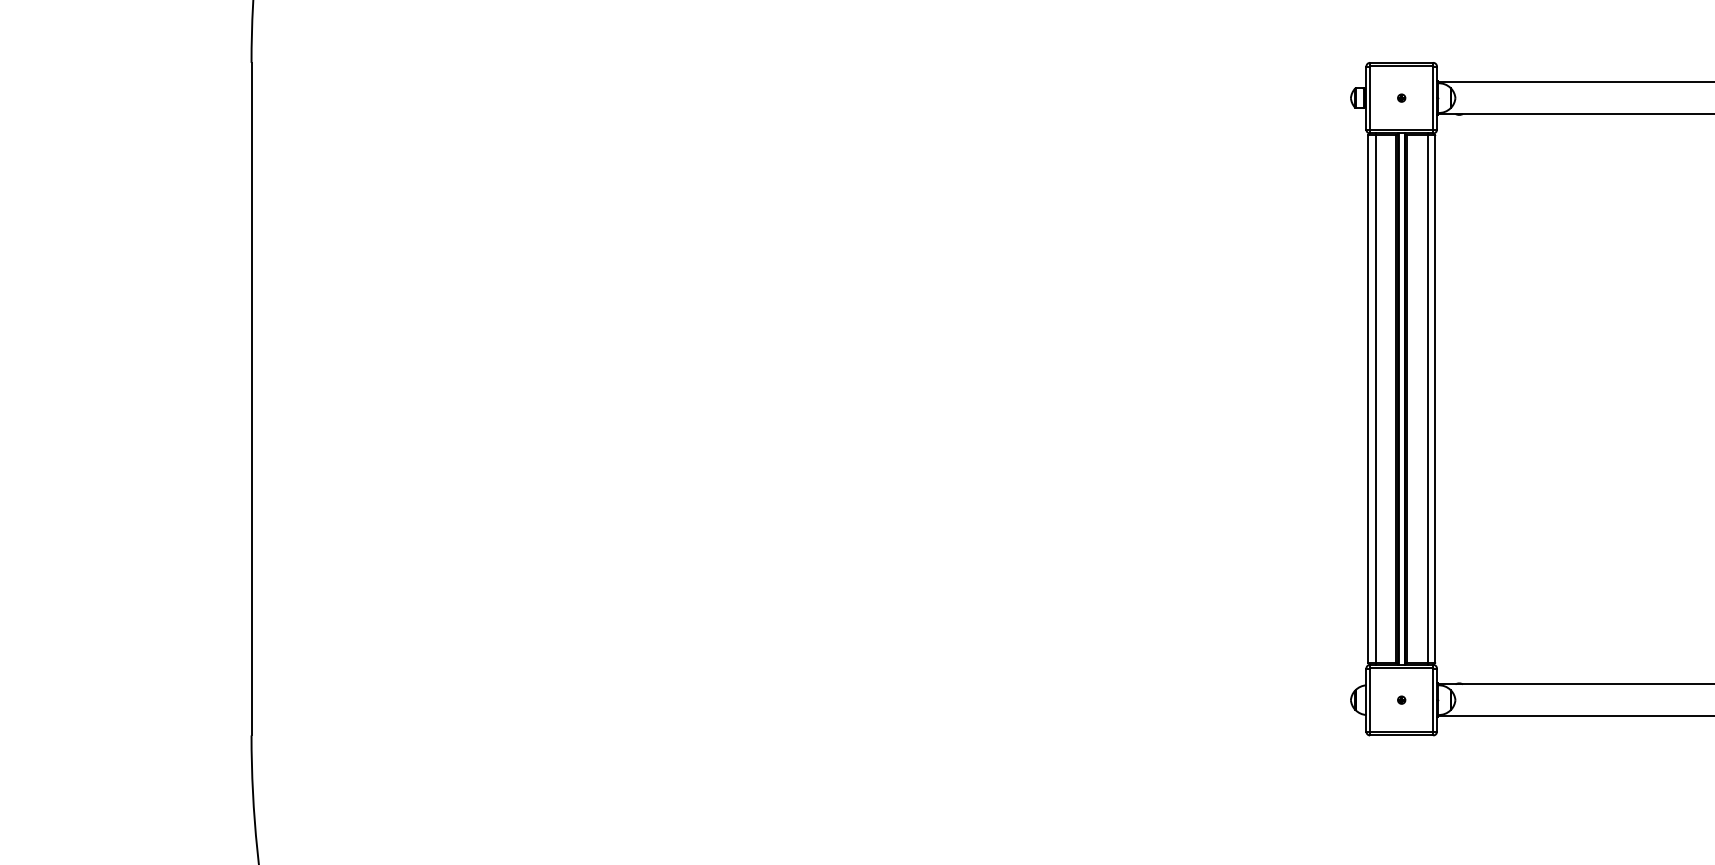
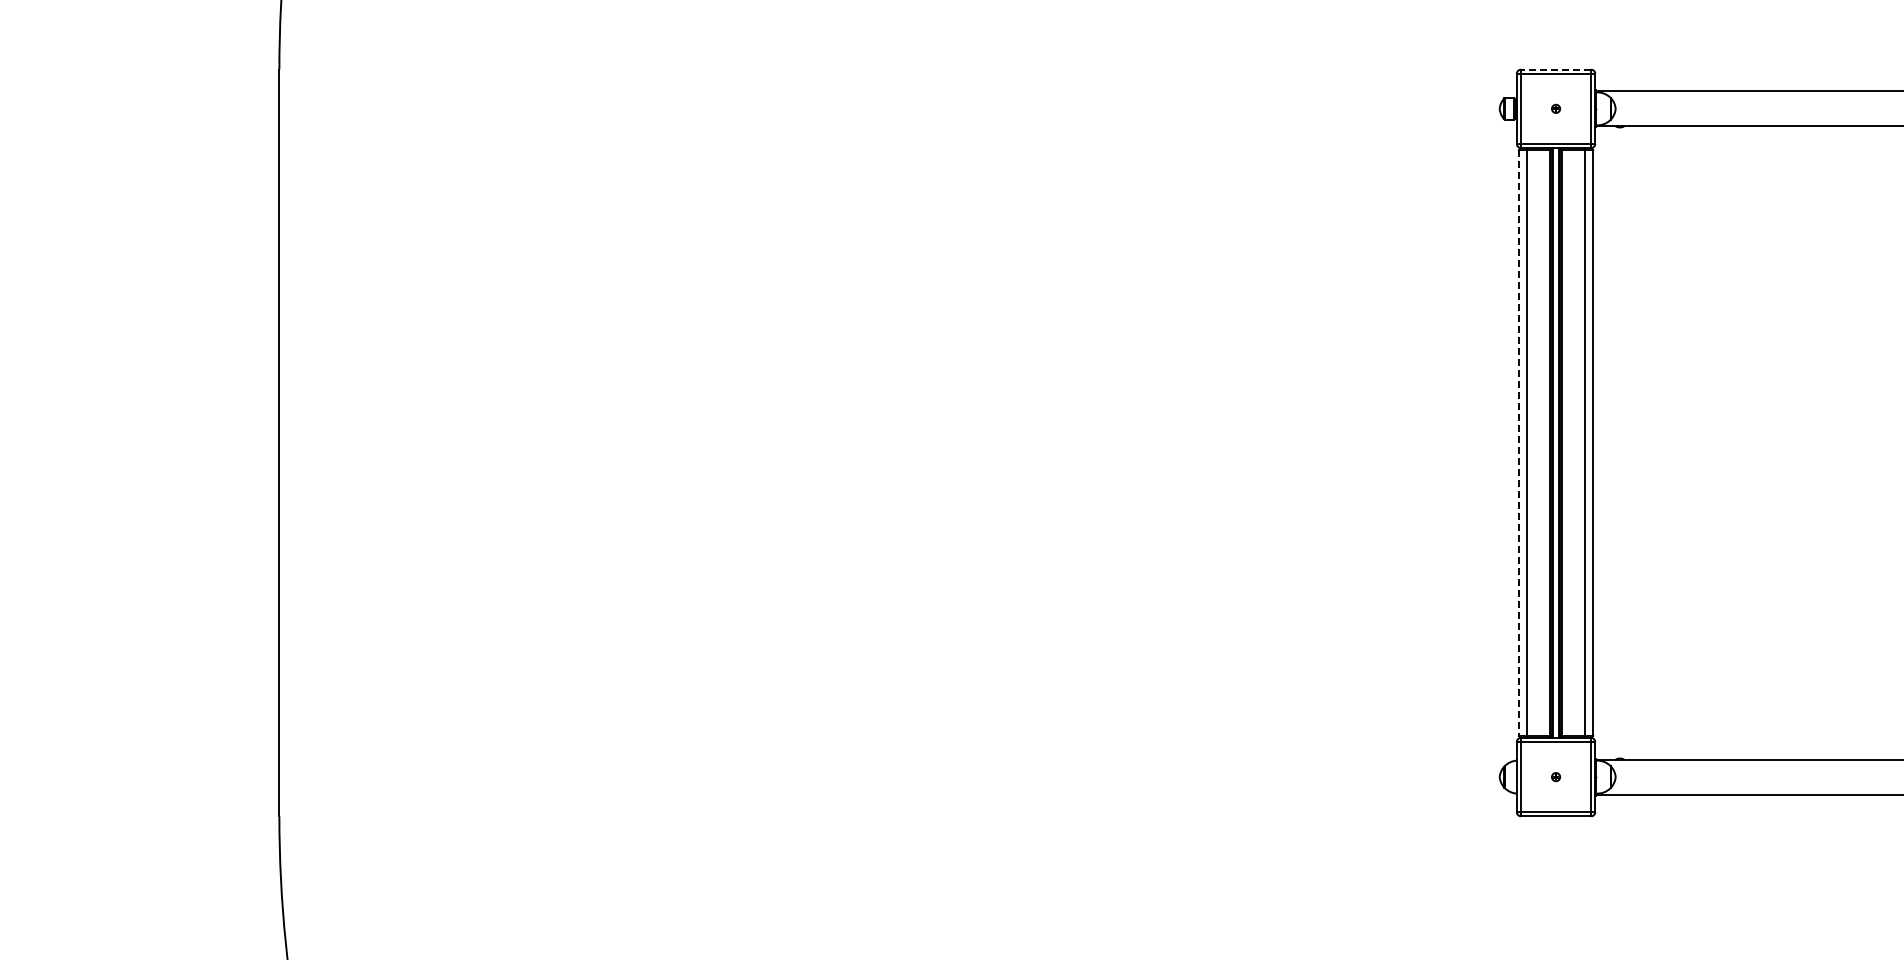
line: (1401, 62) -> (1555, 69), solid -> dashed
line: (1367, 399) -> (1518, 443), solid -> dashed

